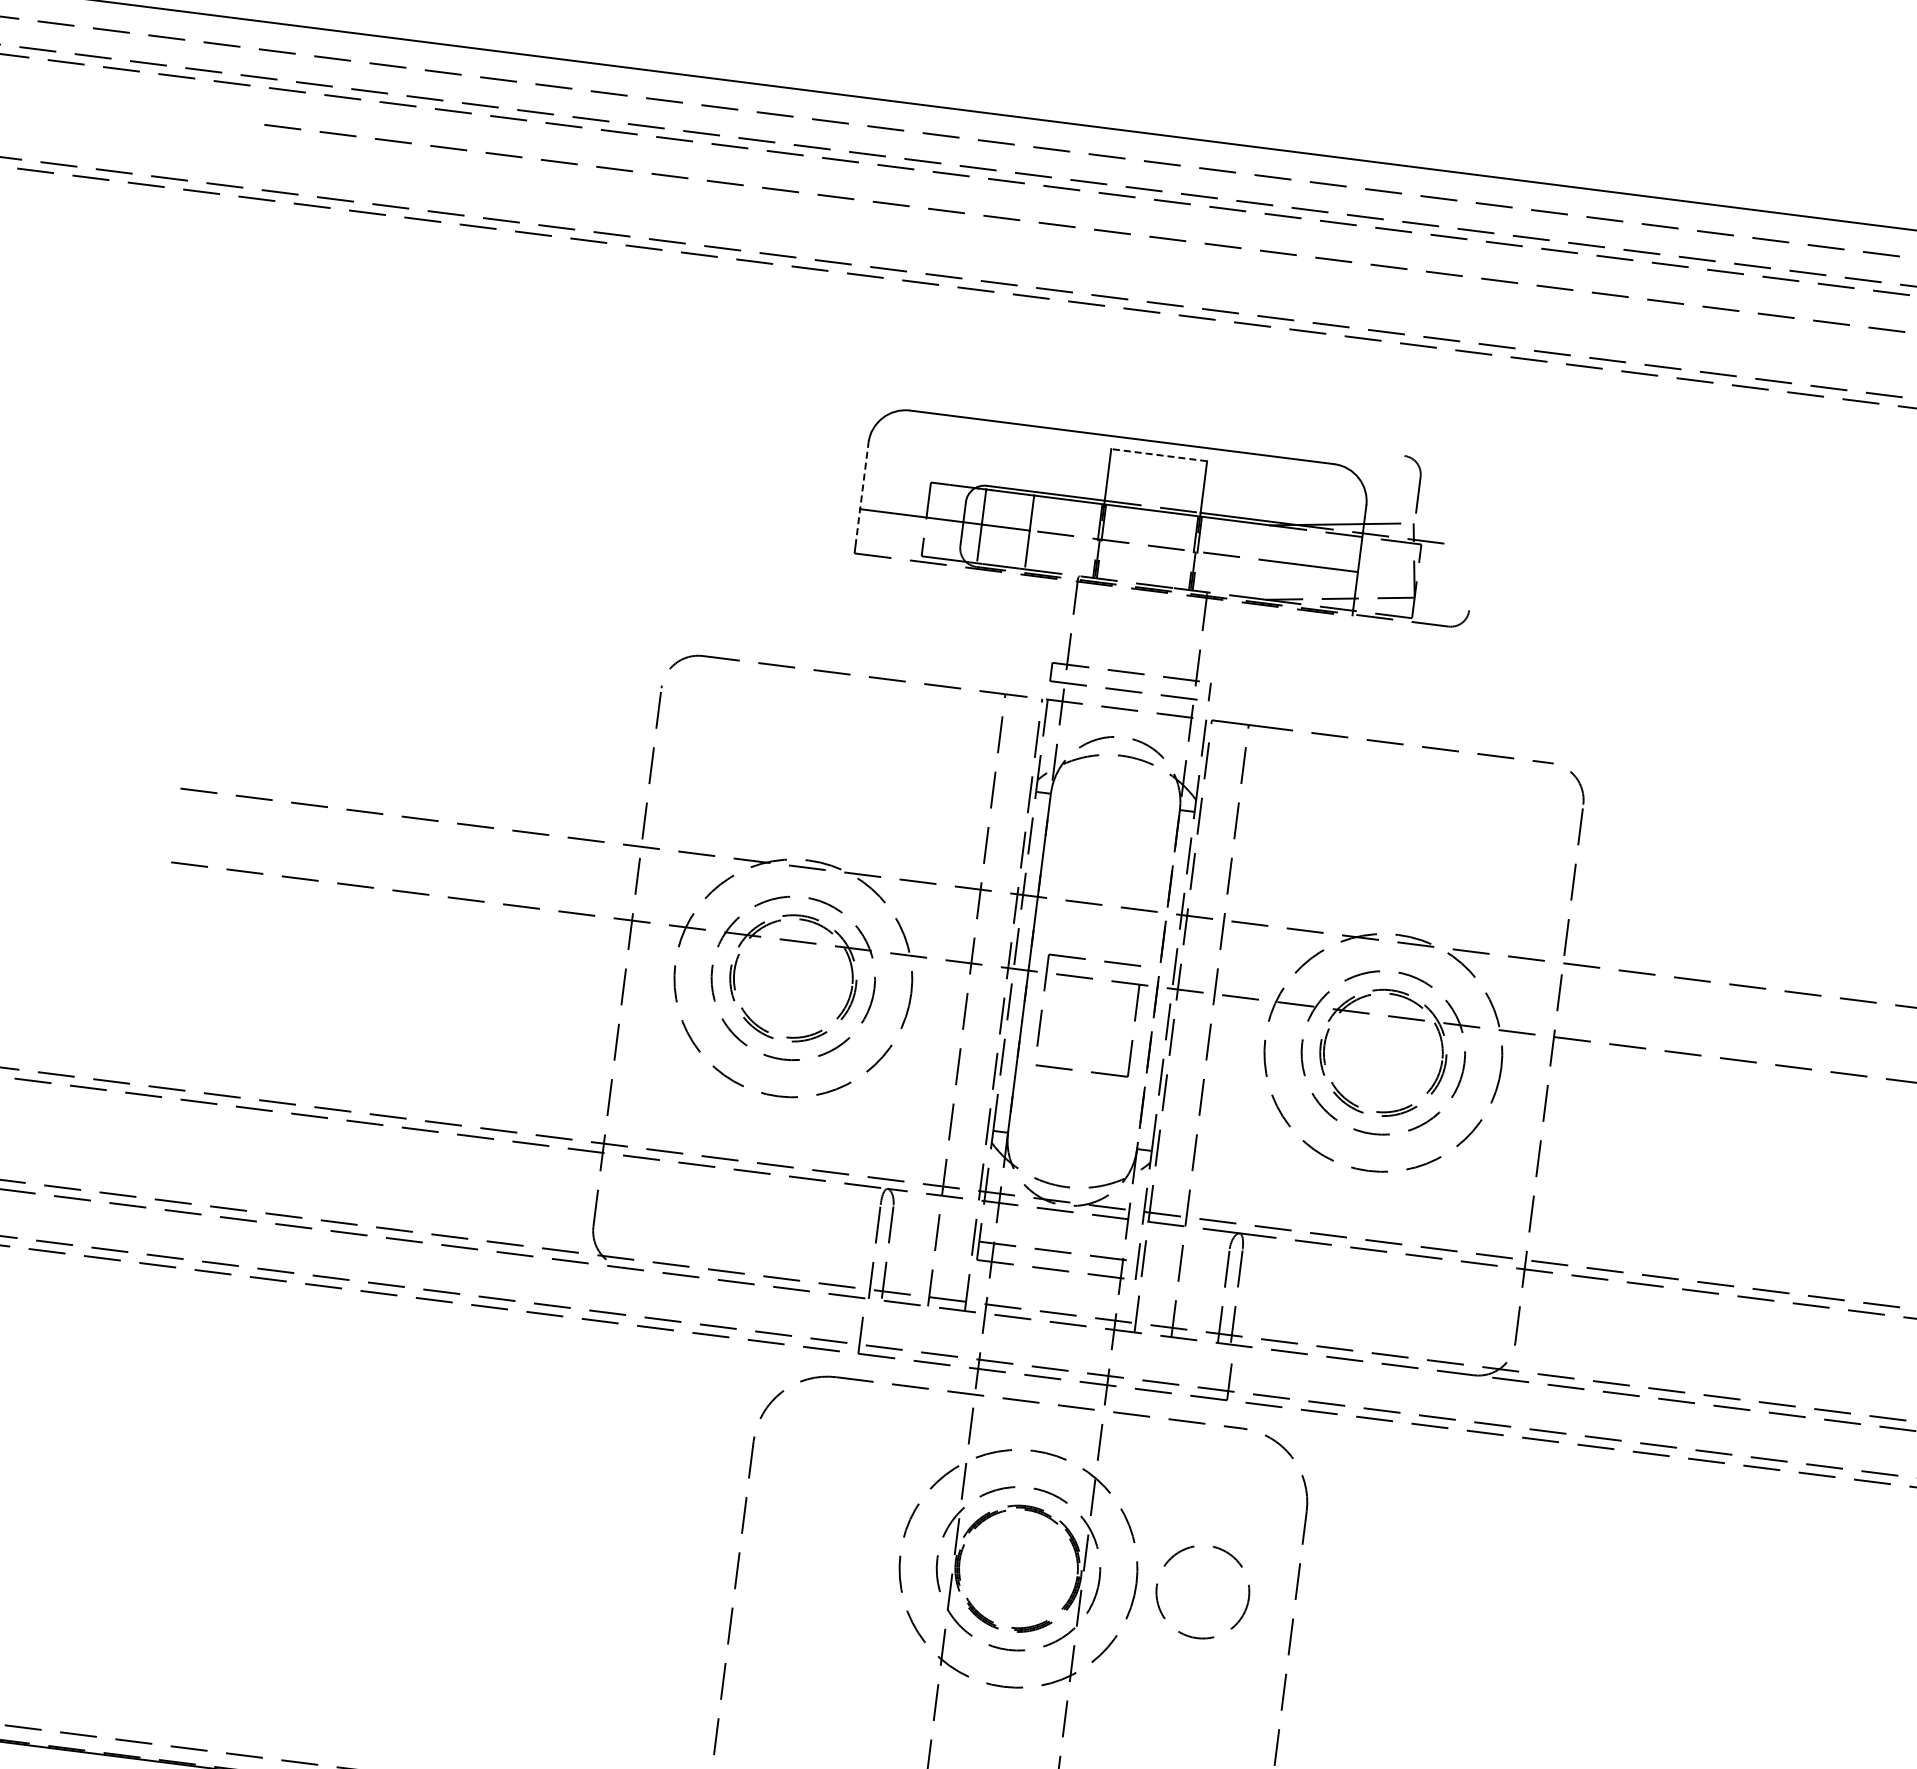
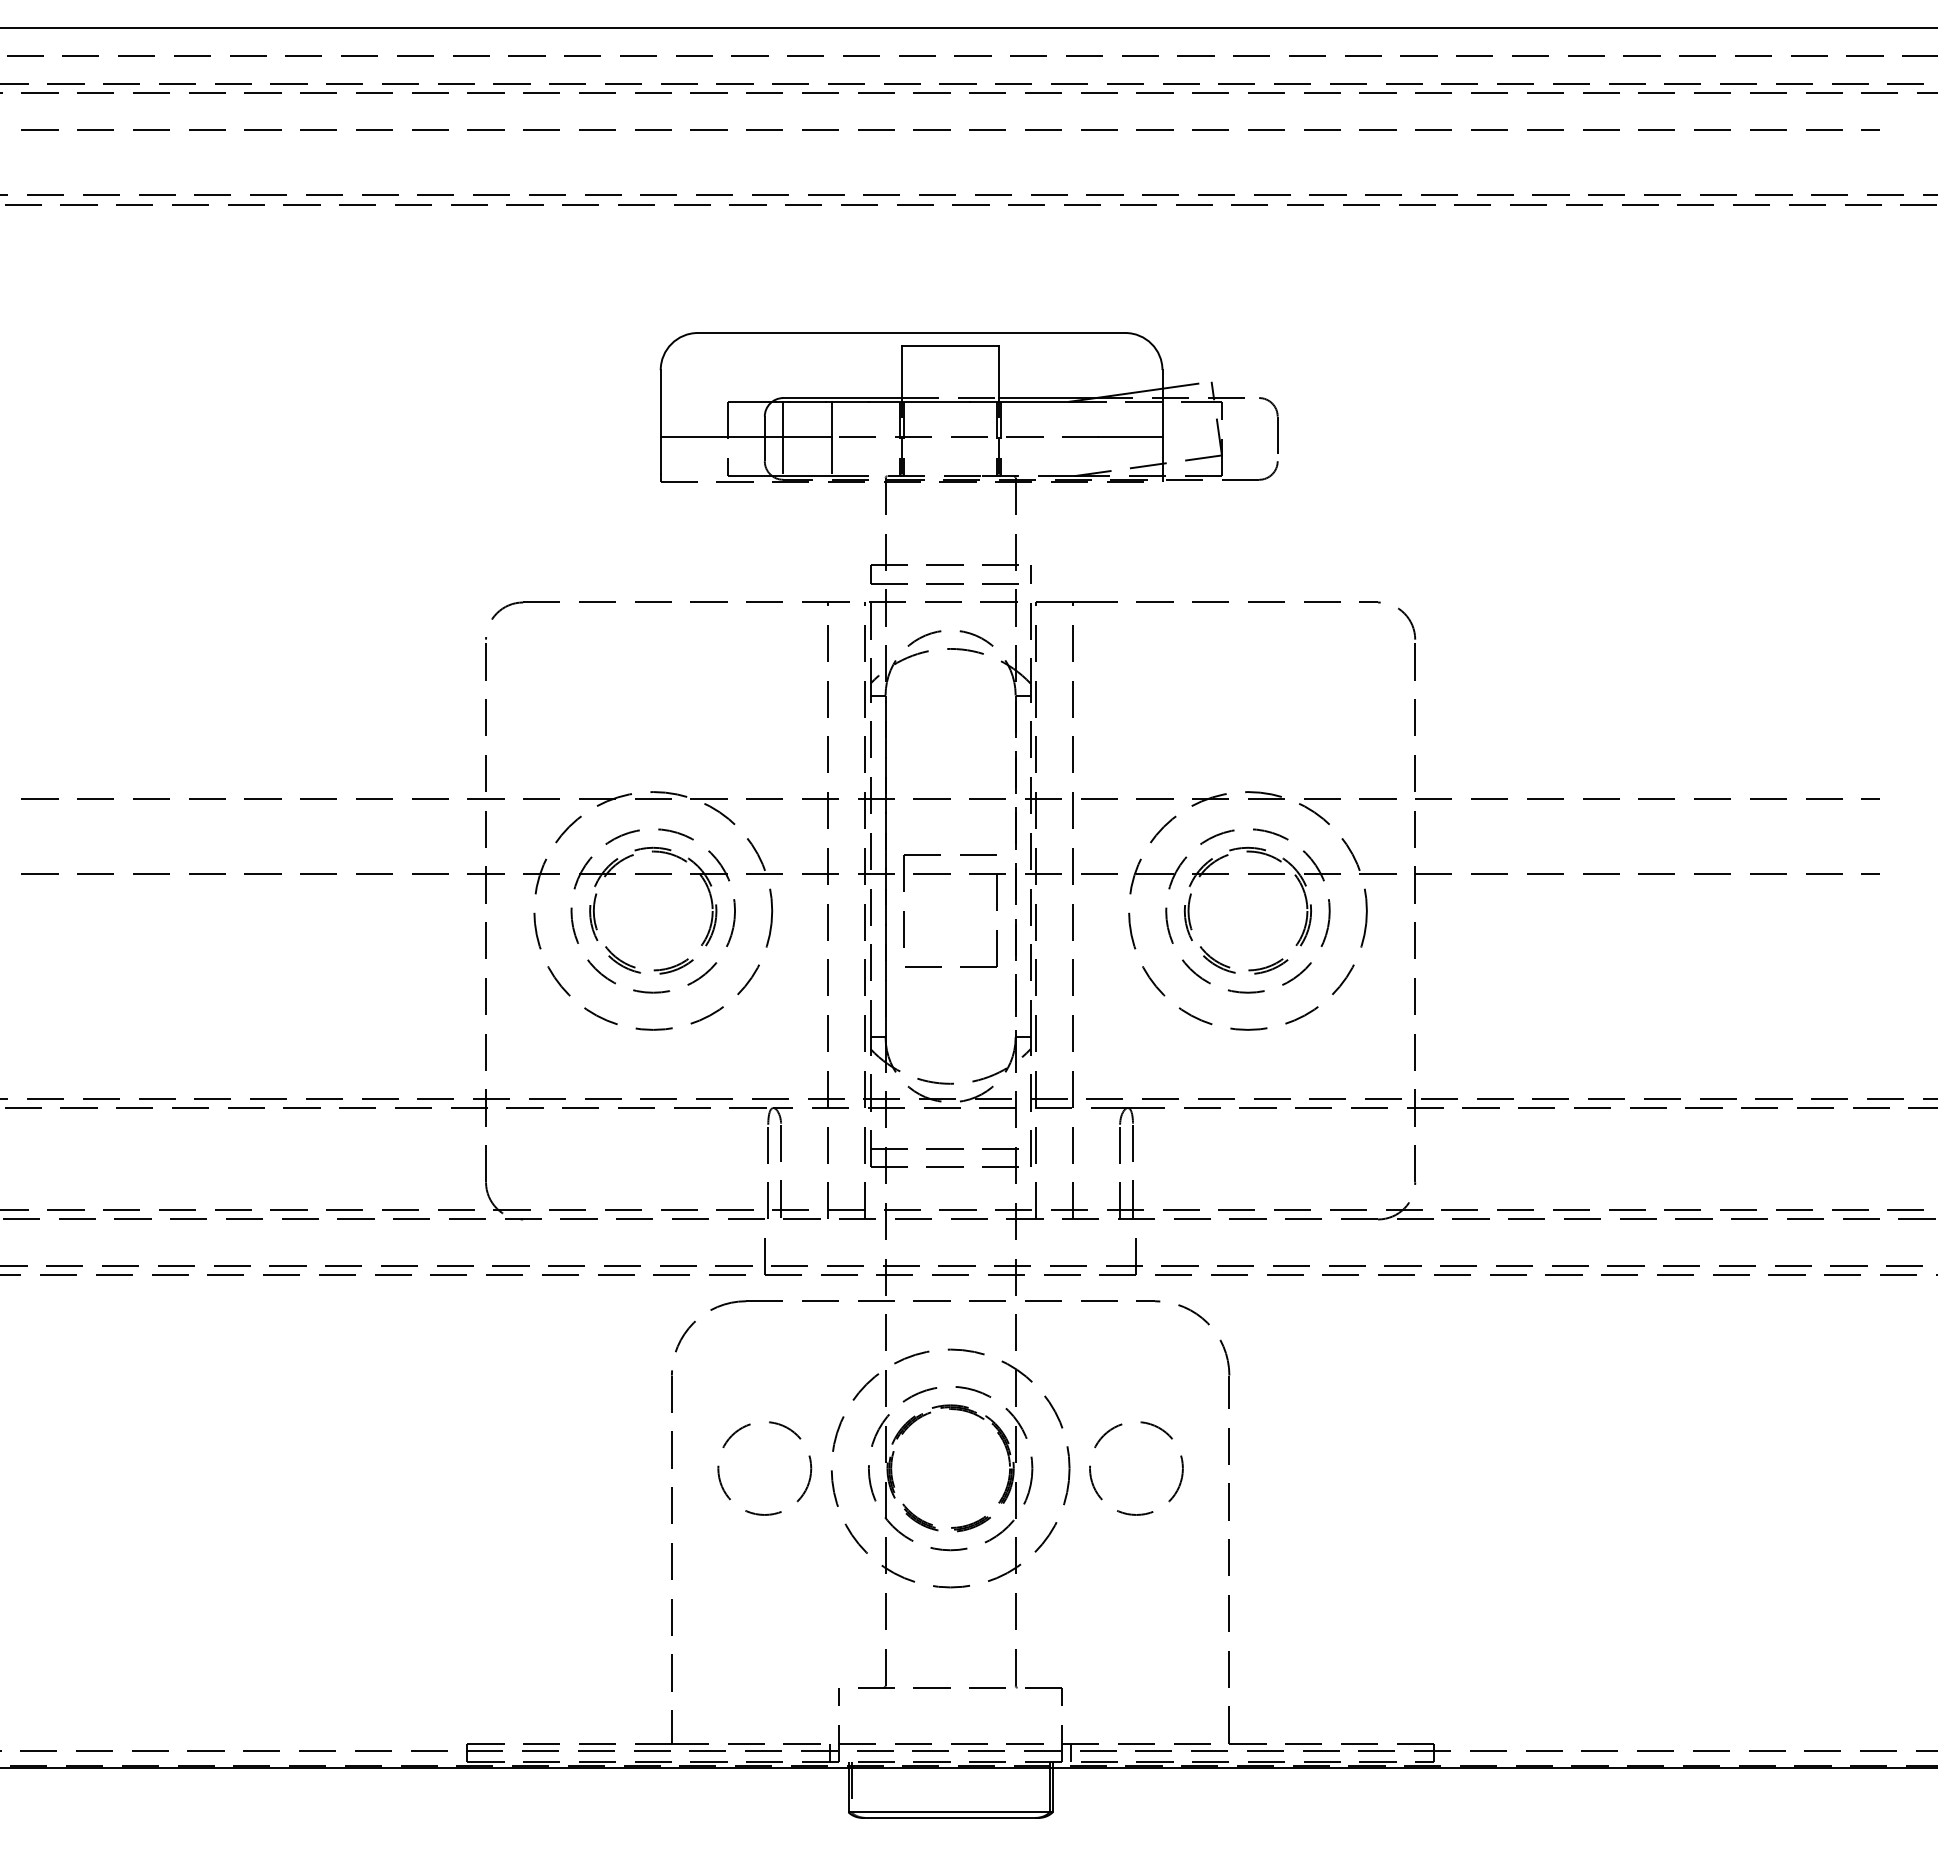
line: (1159, 455) -> (950, 346), dashed -> solid
part: (1419, 485) -> (1277, 425), moved
line: (861, 493) -> (660, 421), dashed -> solid
circle: (833, 1545) -> (764, 1468), added

